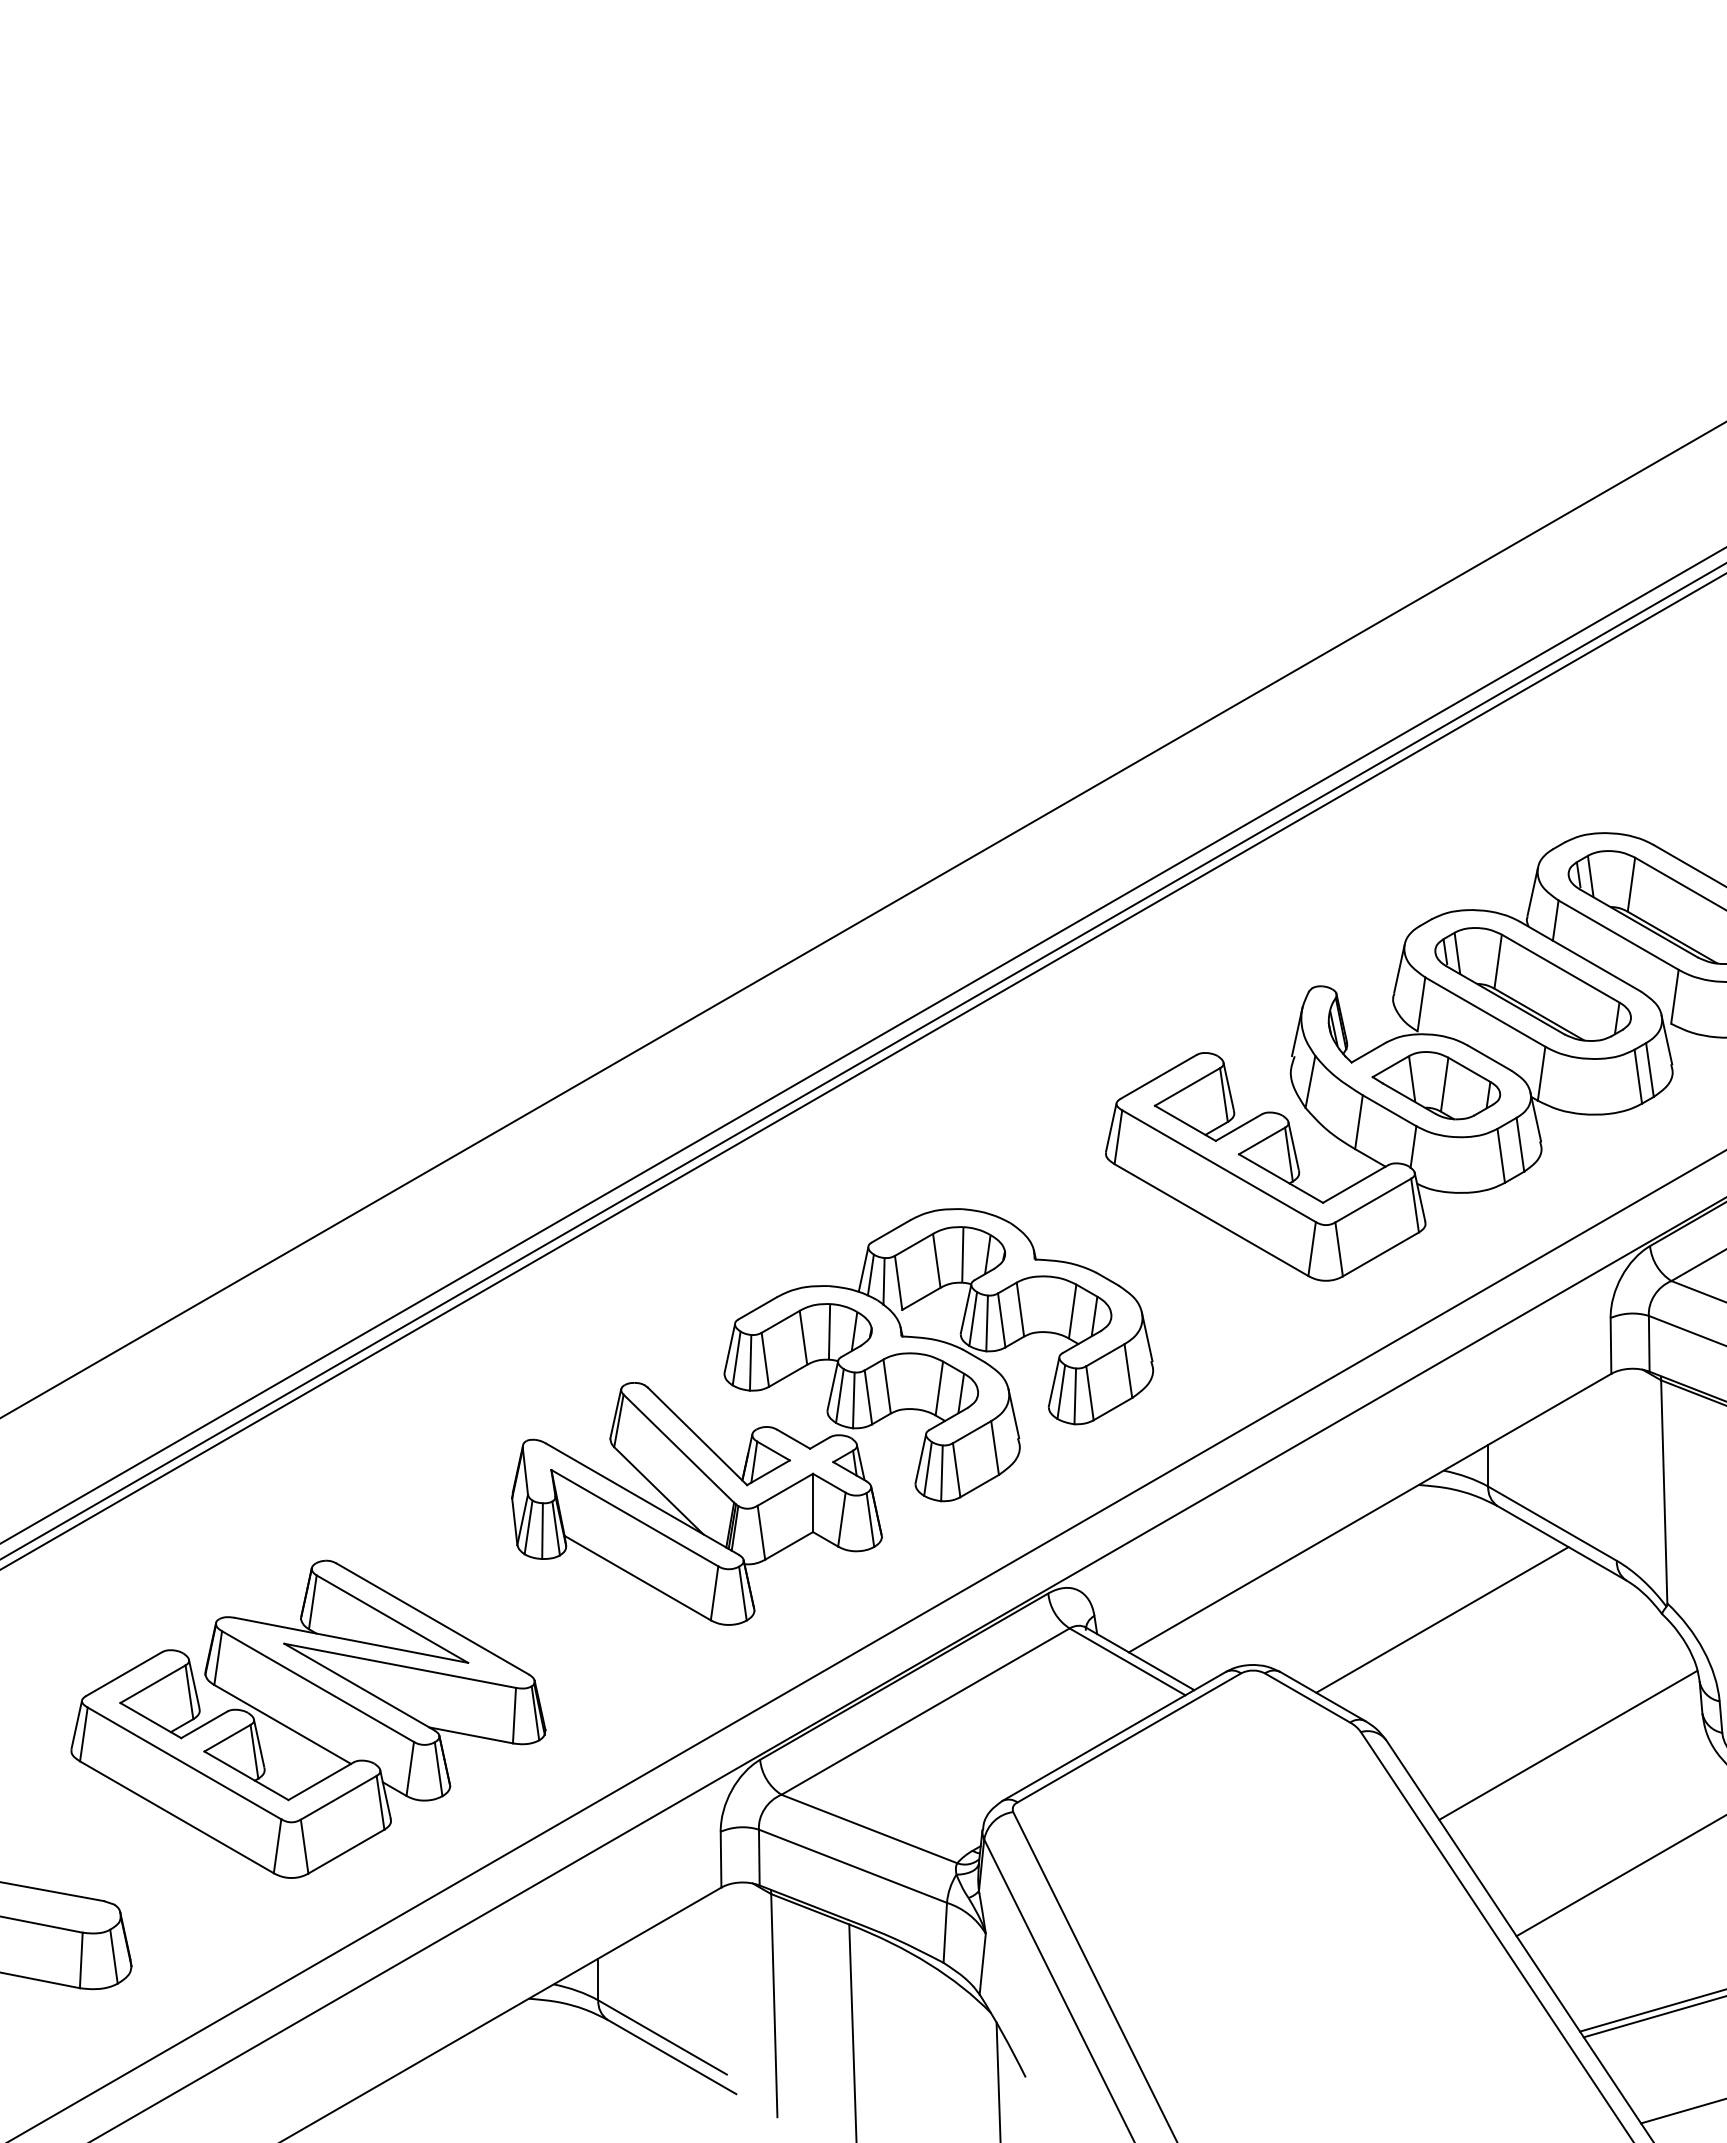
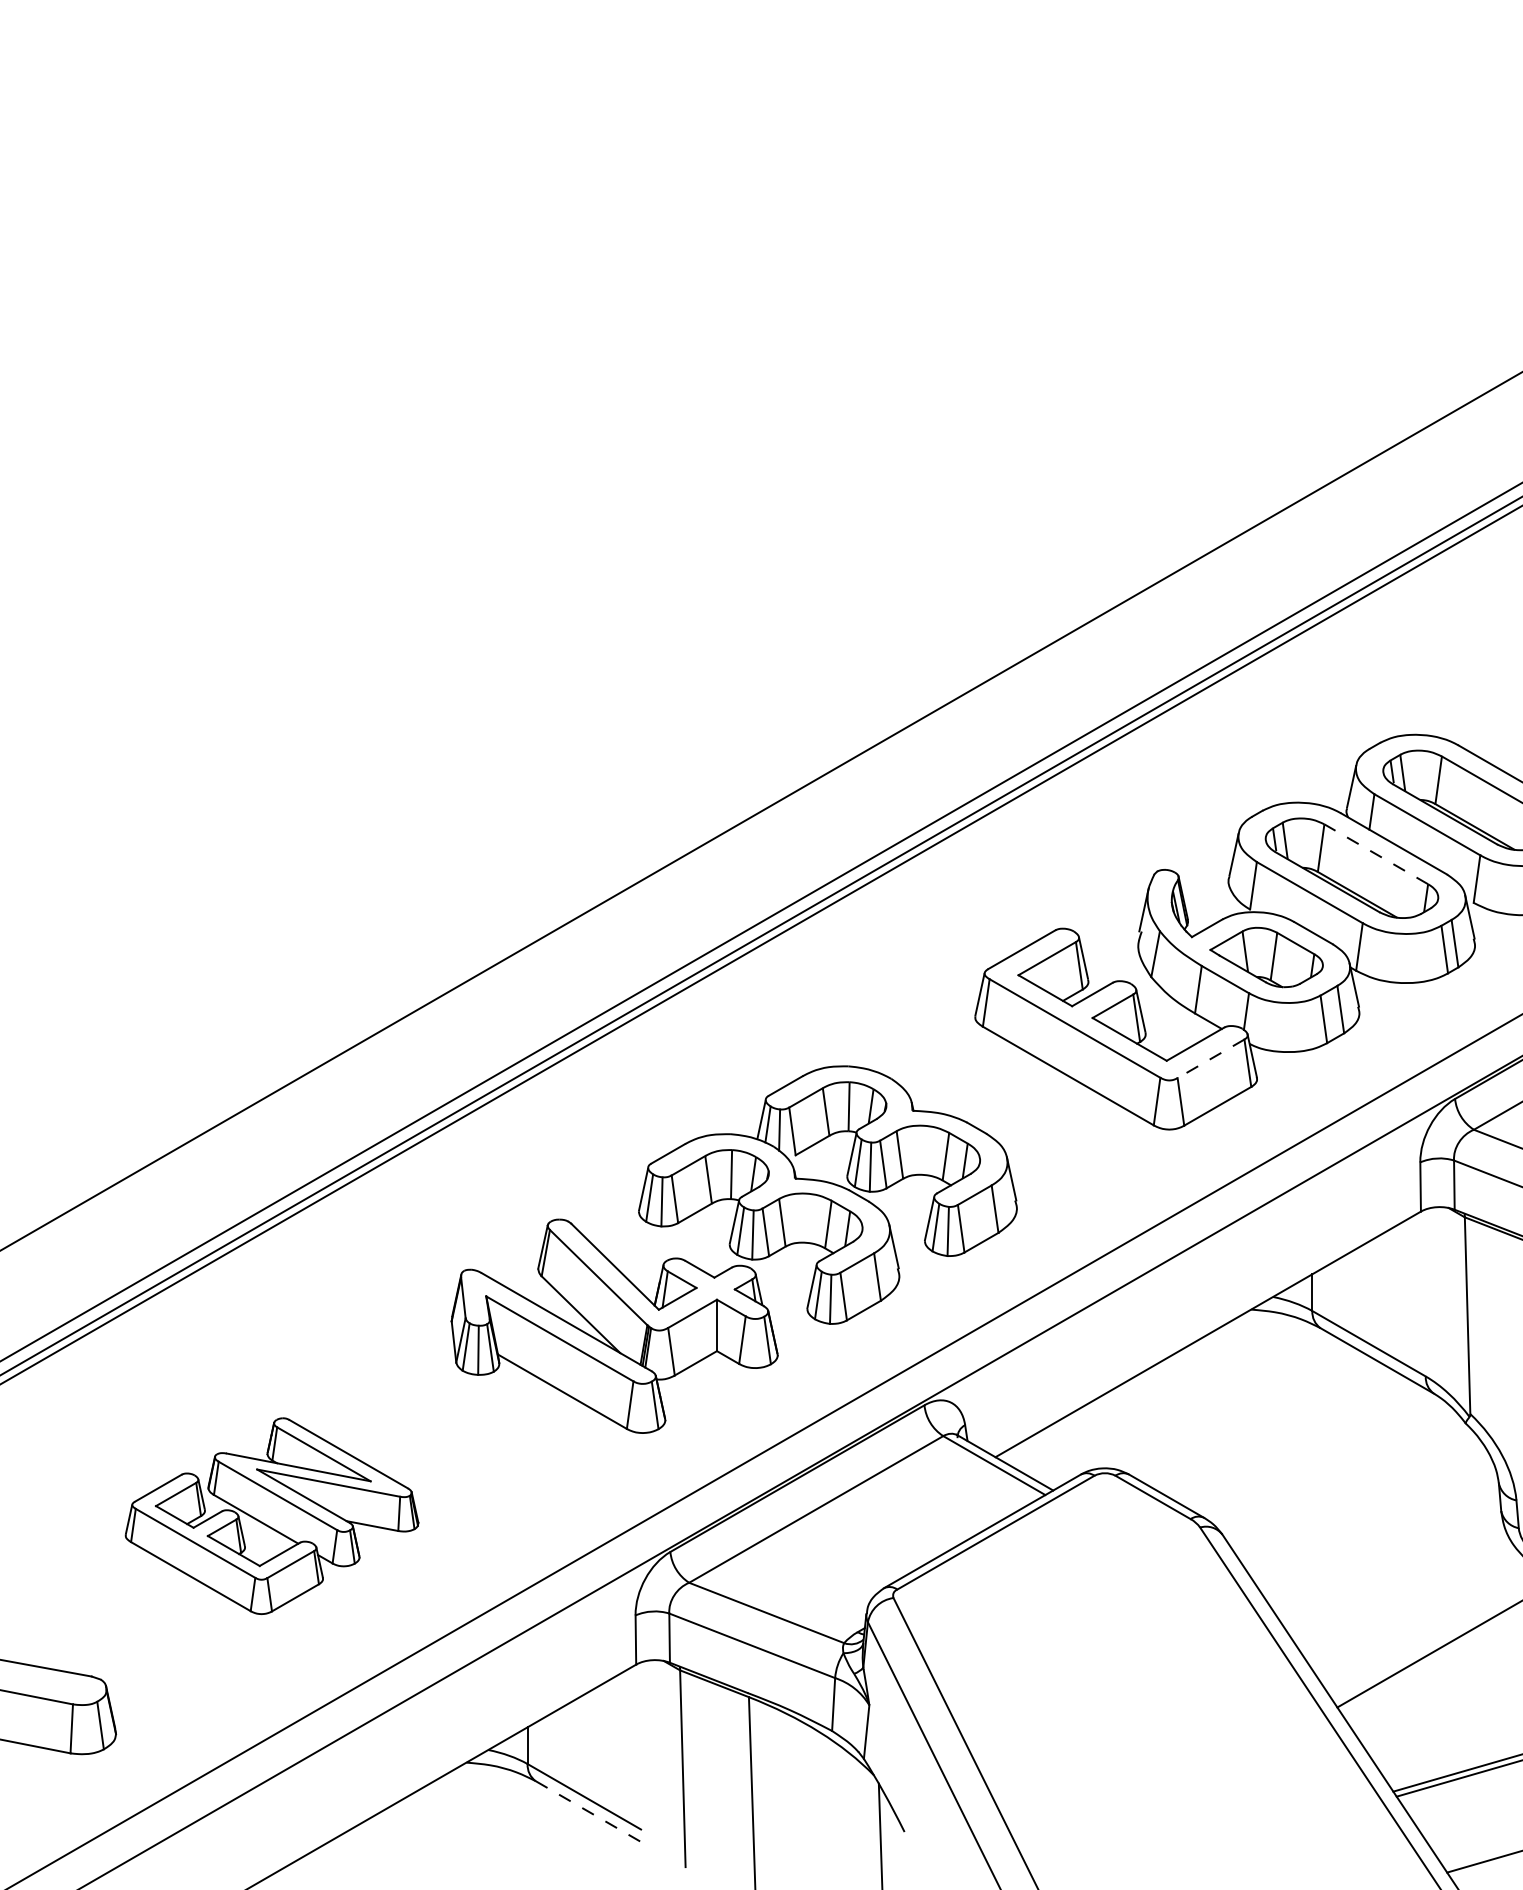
line: (1560, 968) -> (1376, 854), solid -> dashed
line: (1373, 1200) -> (1211, 1058), solid -> dashed
line: (1442, 1619) -> (1272, 1428), removed
part: (308, 1718) -> (272, 1515), size x0.7
line: (1568, 1744) -> (1383, 1538), removed
line: (672, 2057) -> (593, 1814), solid -> dashed

